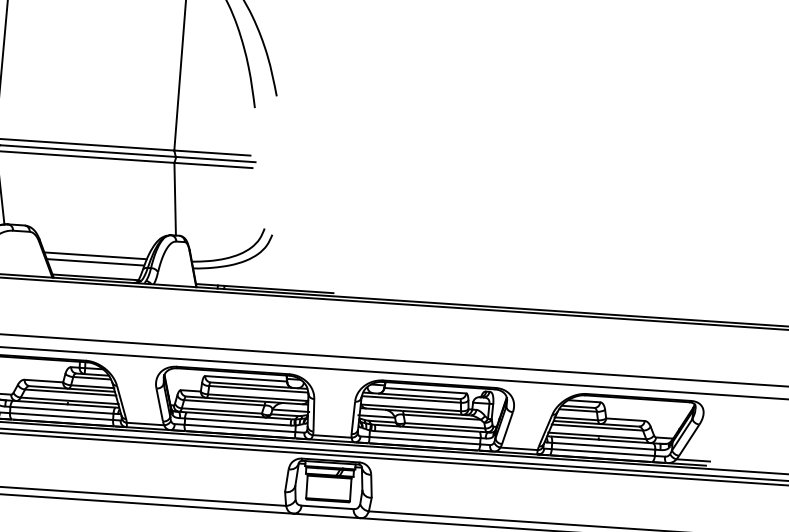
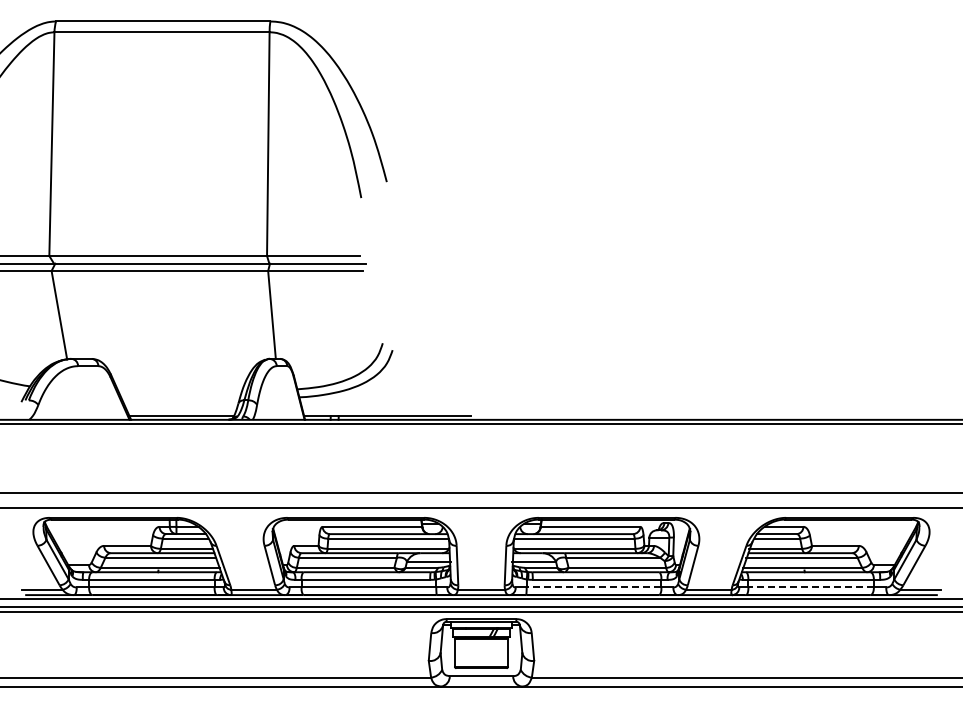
line: (95, 255) -> (179, 389), removed
line: (95, 262) -> (180, 397), removed
line: (424, 440) -> (593, 587), solid -> dashed
line: (603, 452) -> (811, 587), solid -> dashed

